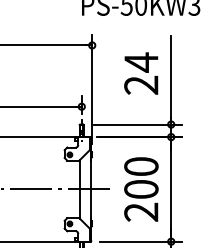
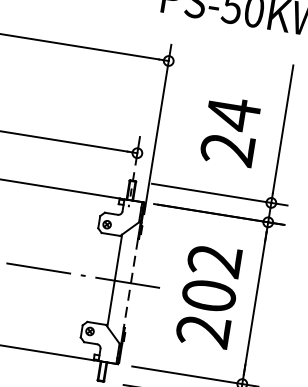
text: (141, 73) -> (230, 131), moved
text: (141, 166) -> (214, 260), 200 -> 202
line: (90, 189) -> (130, 283), solid -> dashed

